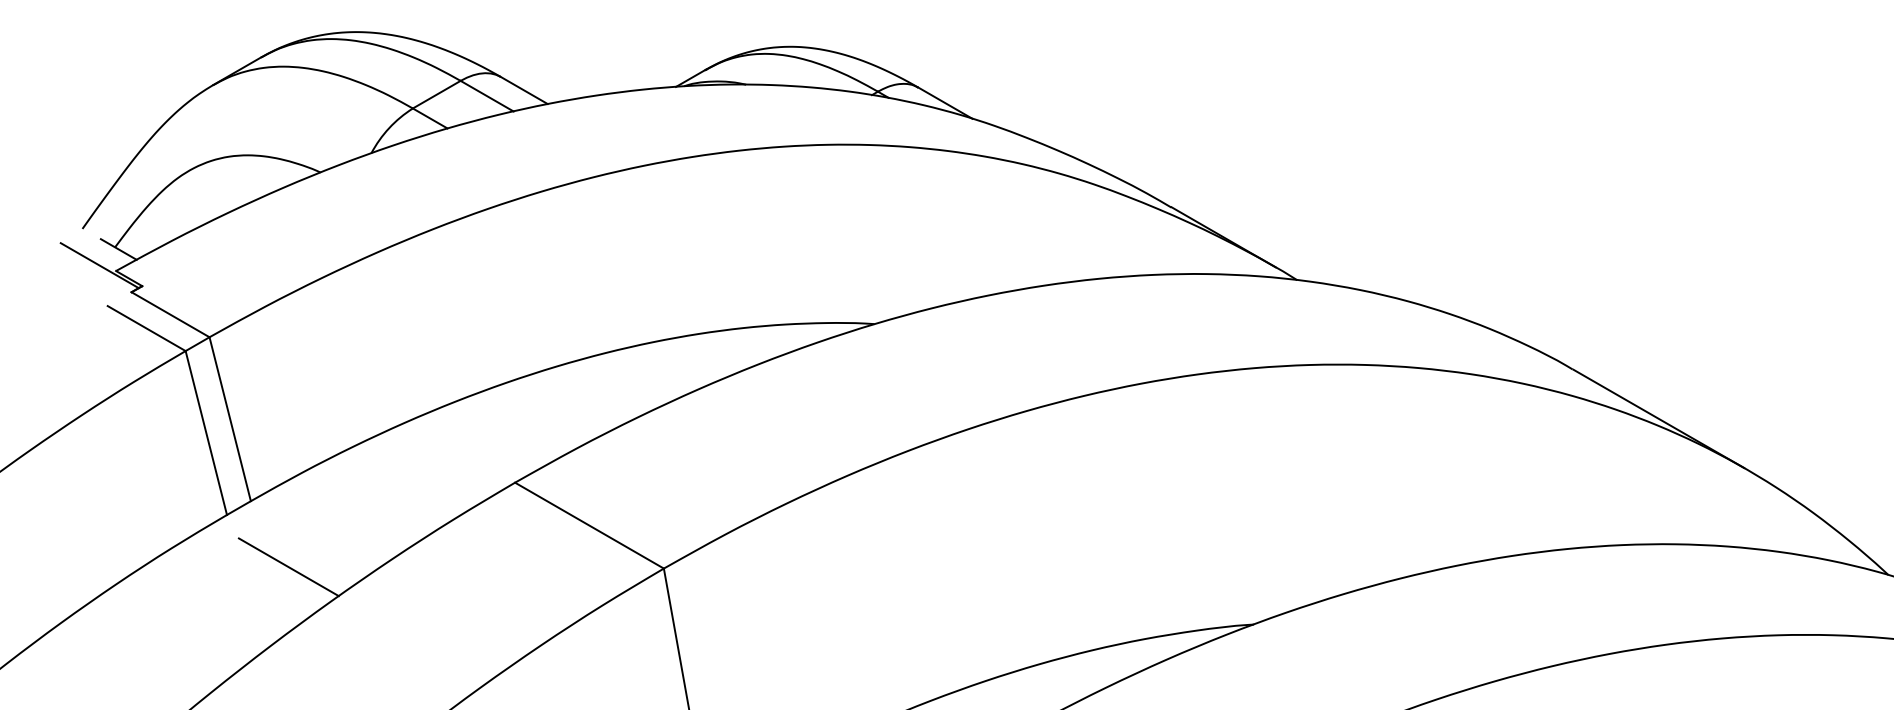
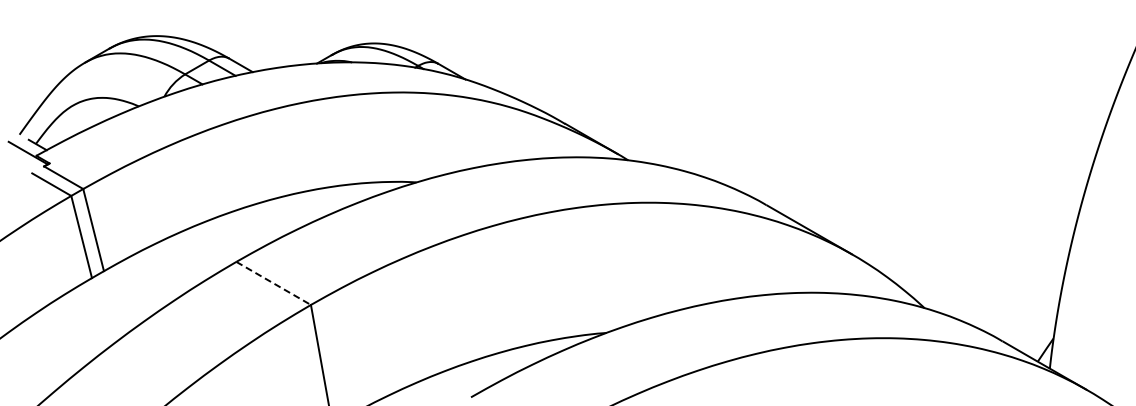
line: (591, 525) -> (274, 283), solid -> dashed
line: (287, 565) -> (122, 303), removed

